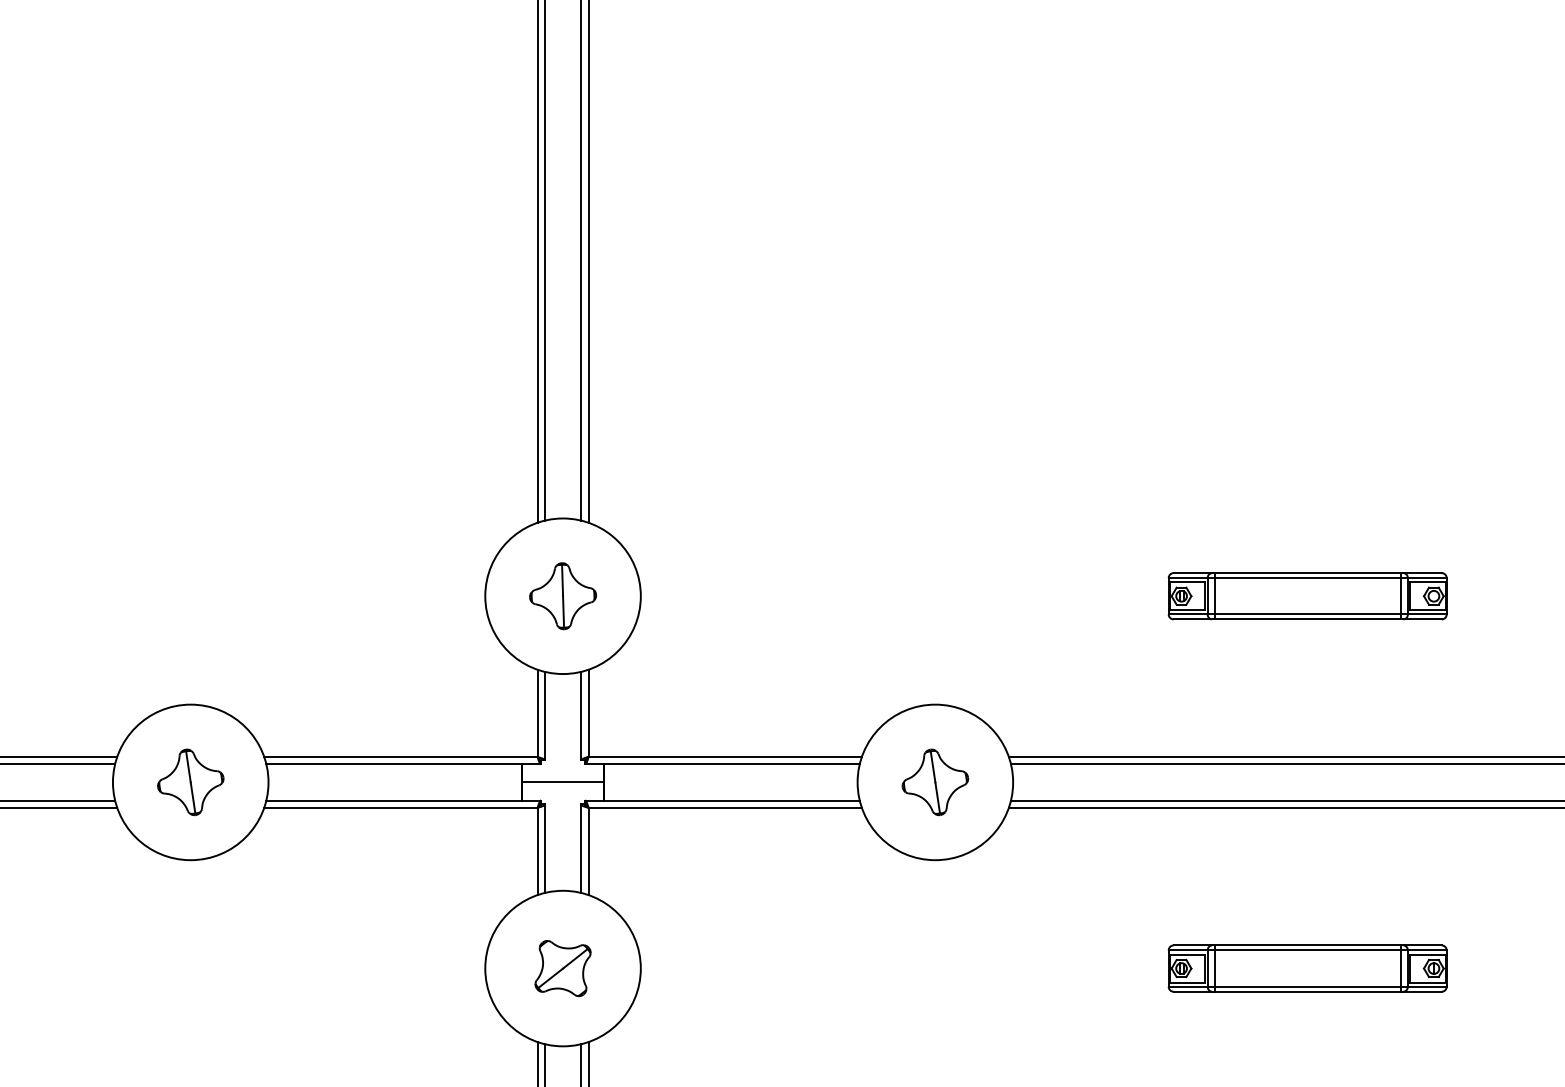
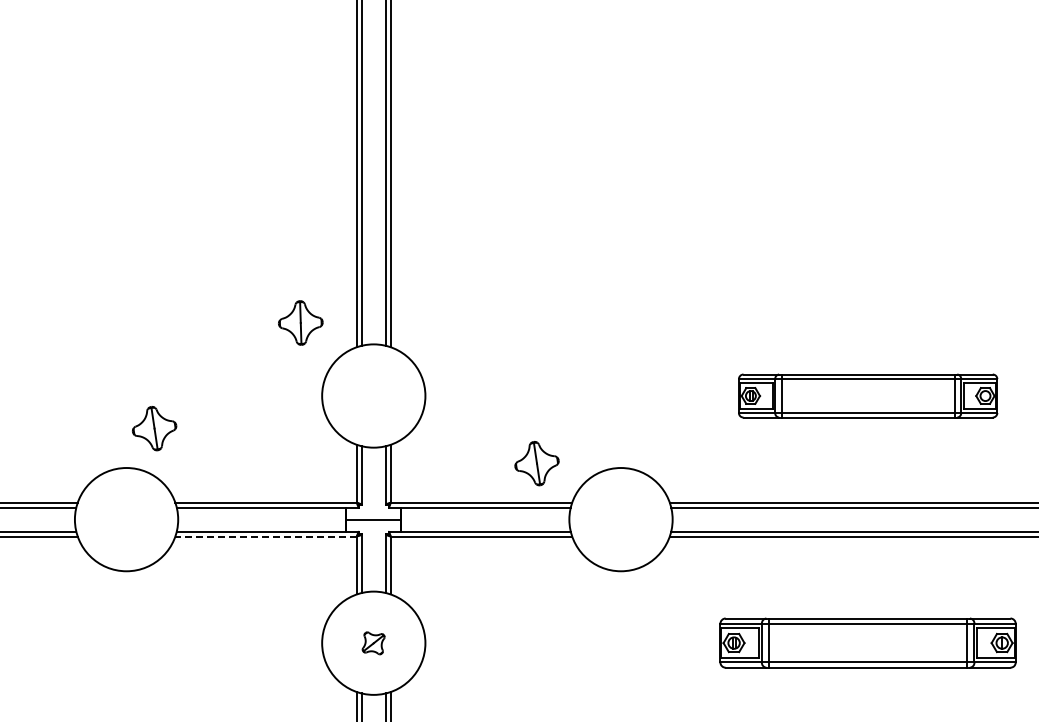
part: (562, 595) -> (300, 322), moved
part: (1308, 595) -> (868, 395), size x1.4
part: (190, 782) -> (154, 428), moved
part: (934, 782) -> (536, 463), moved
line: (401, 807) -> (266, 536), solid -> dashed
part: (562, 968) -> (373, 643), size x0.6
part: (1308, 968) -> (868, 643), size x1.6

